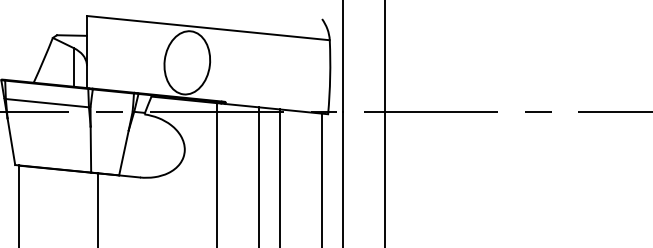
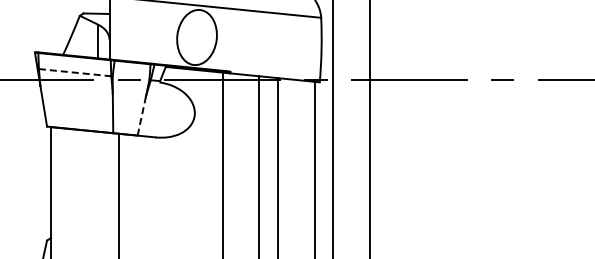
line: (47, 102) -> (75, 72), solid -> dashed
line: (123, 152) -> (141, 115), solid -> dashed

